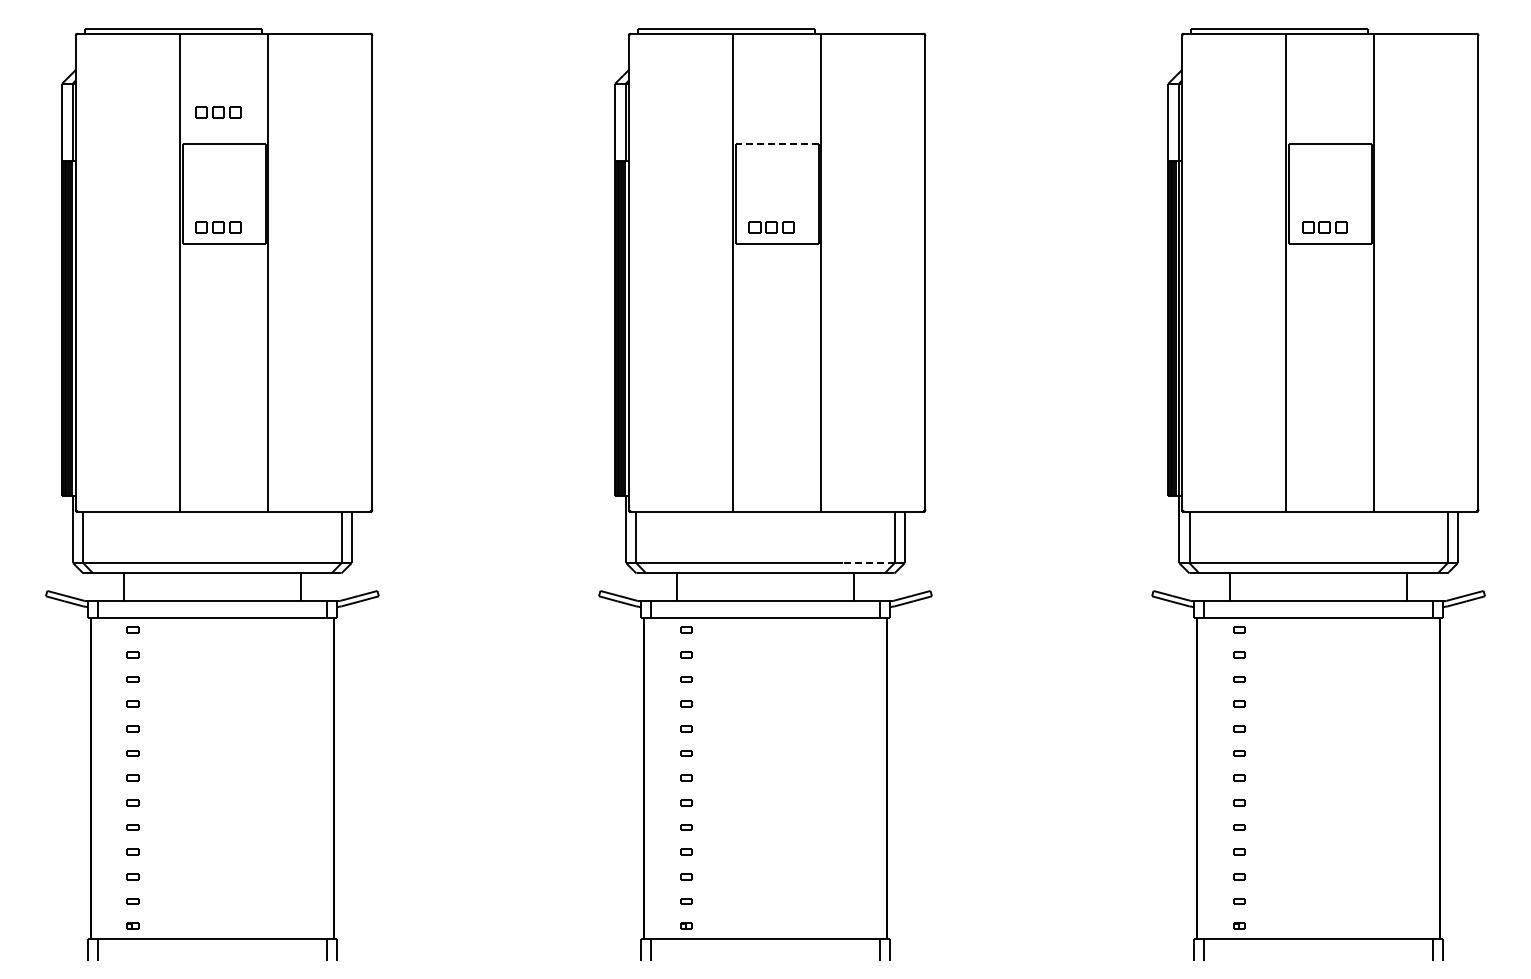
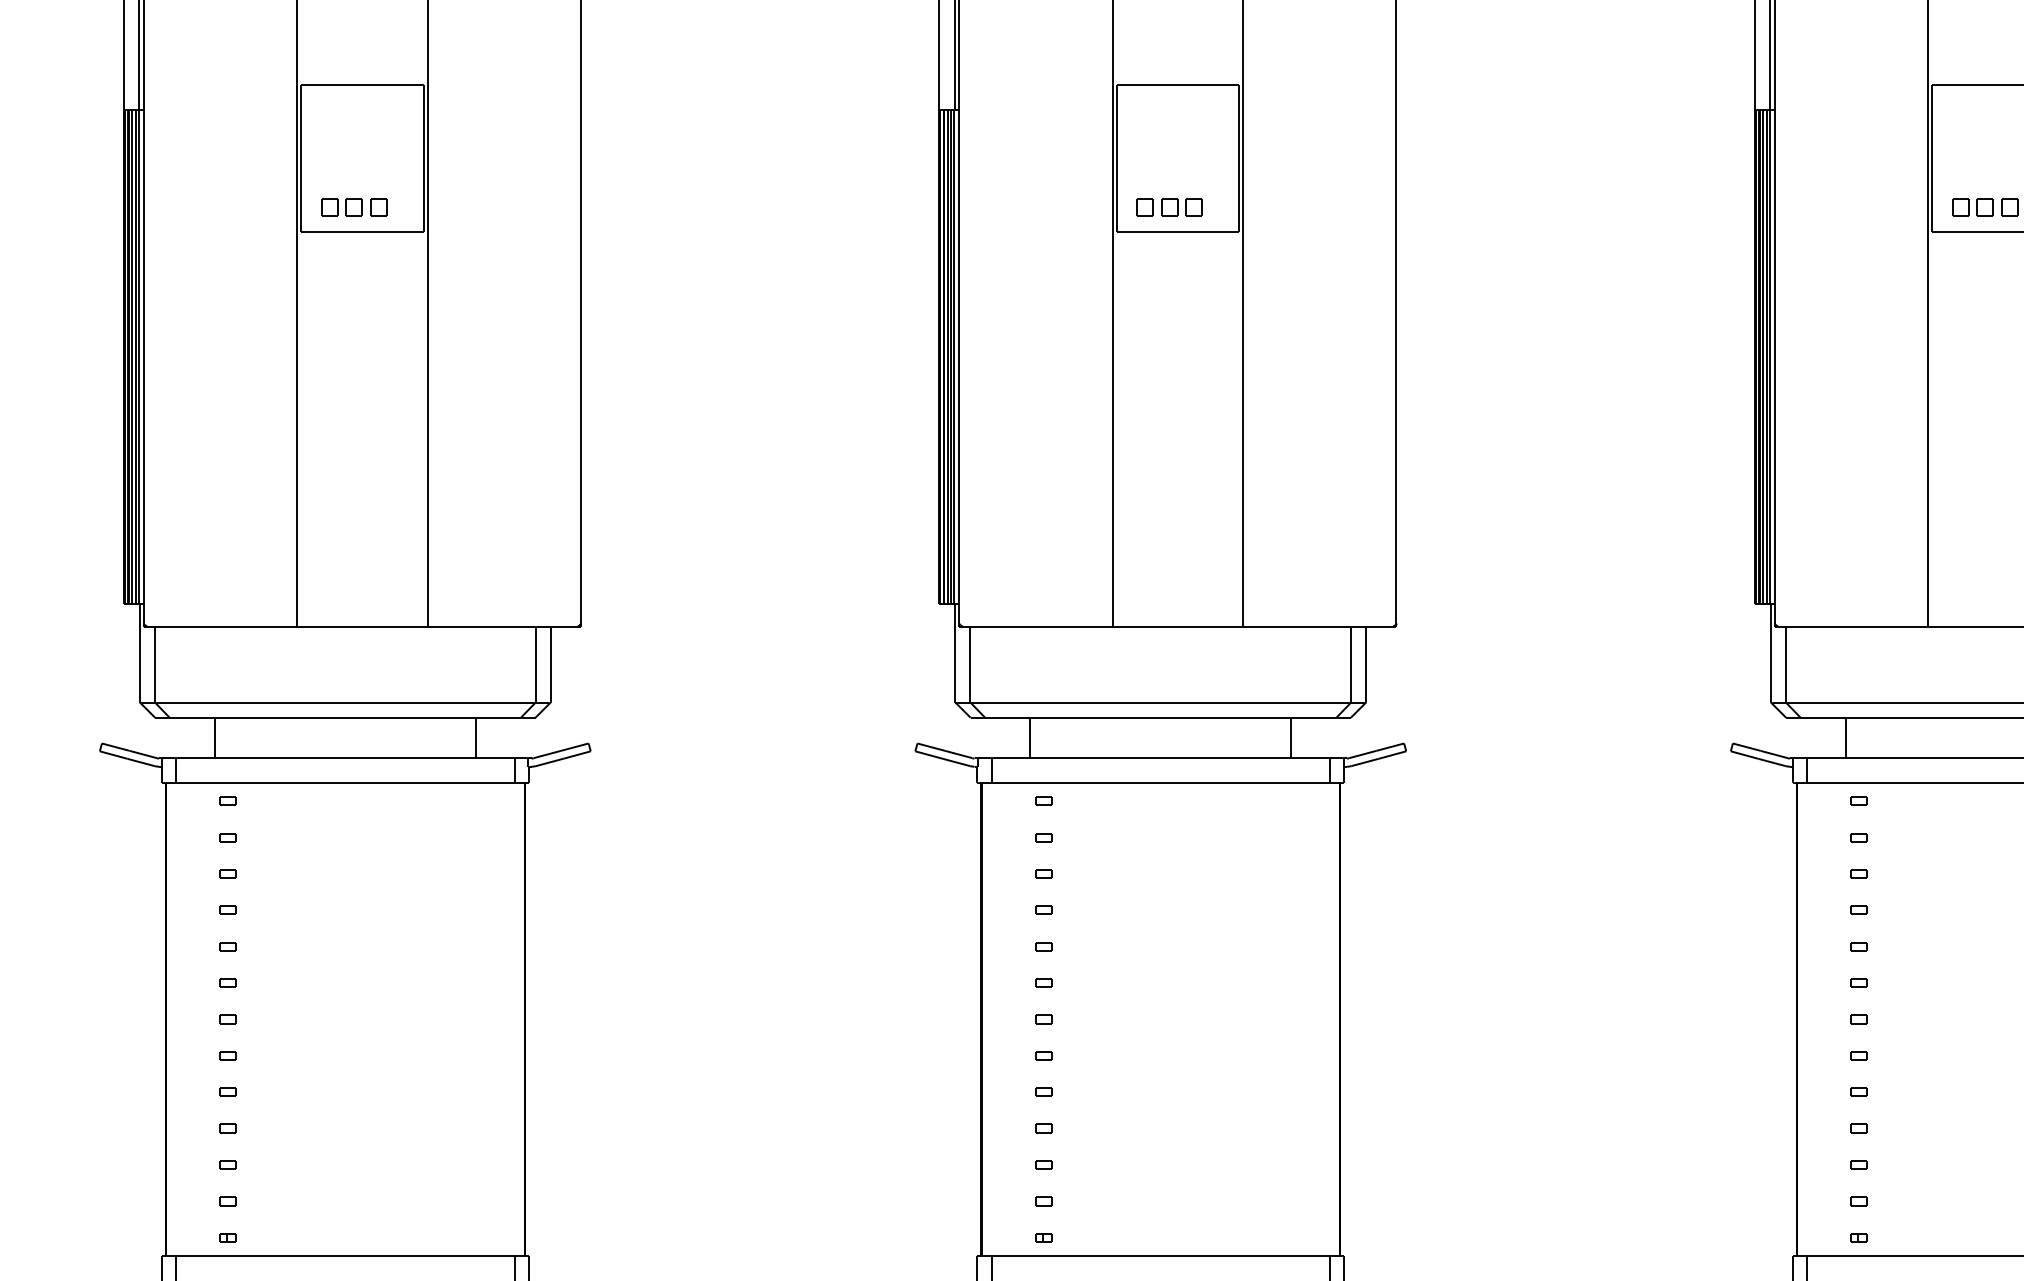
part: (218, 112) -> (354, 38), removed
line: (776, 144) -> (1177, 85), dashed -> solid
line: (868, 563) -> (1312, 702), dashed -> solid

